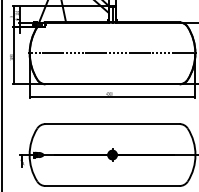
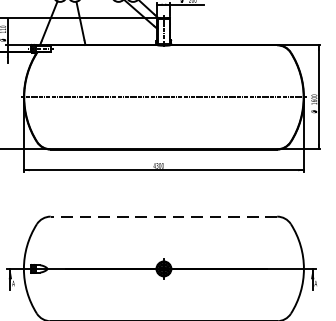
line: (112, 124) -> (163, 217), solid -> dashed

